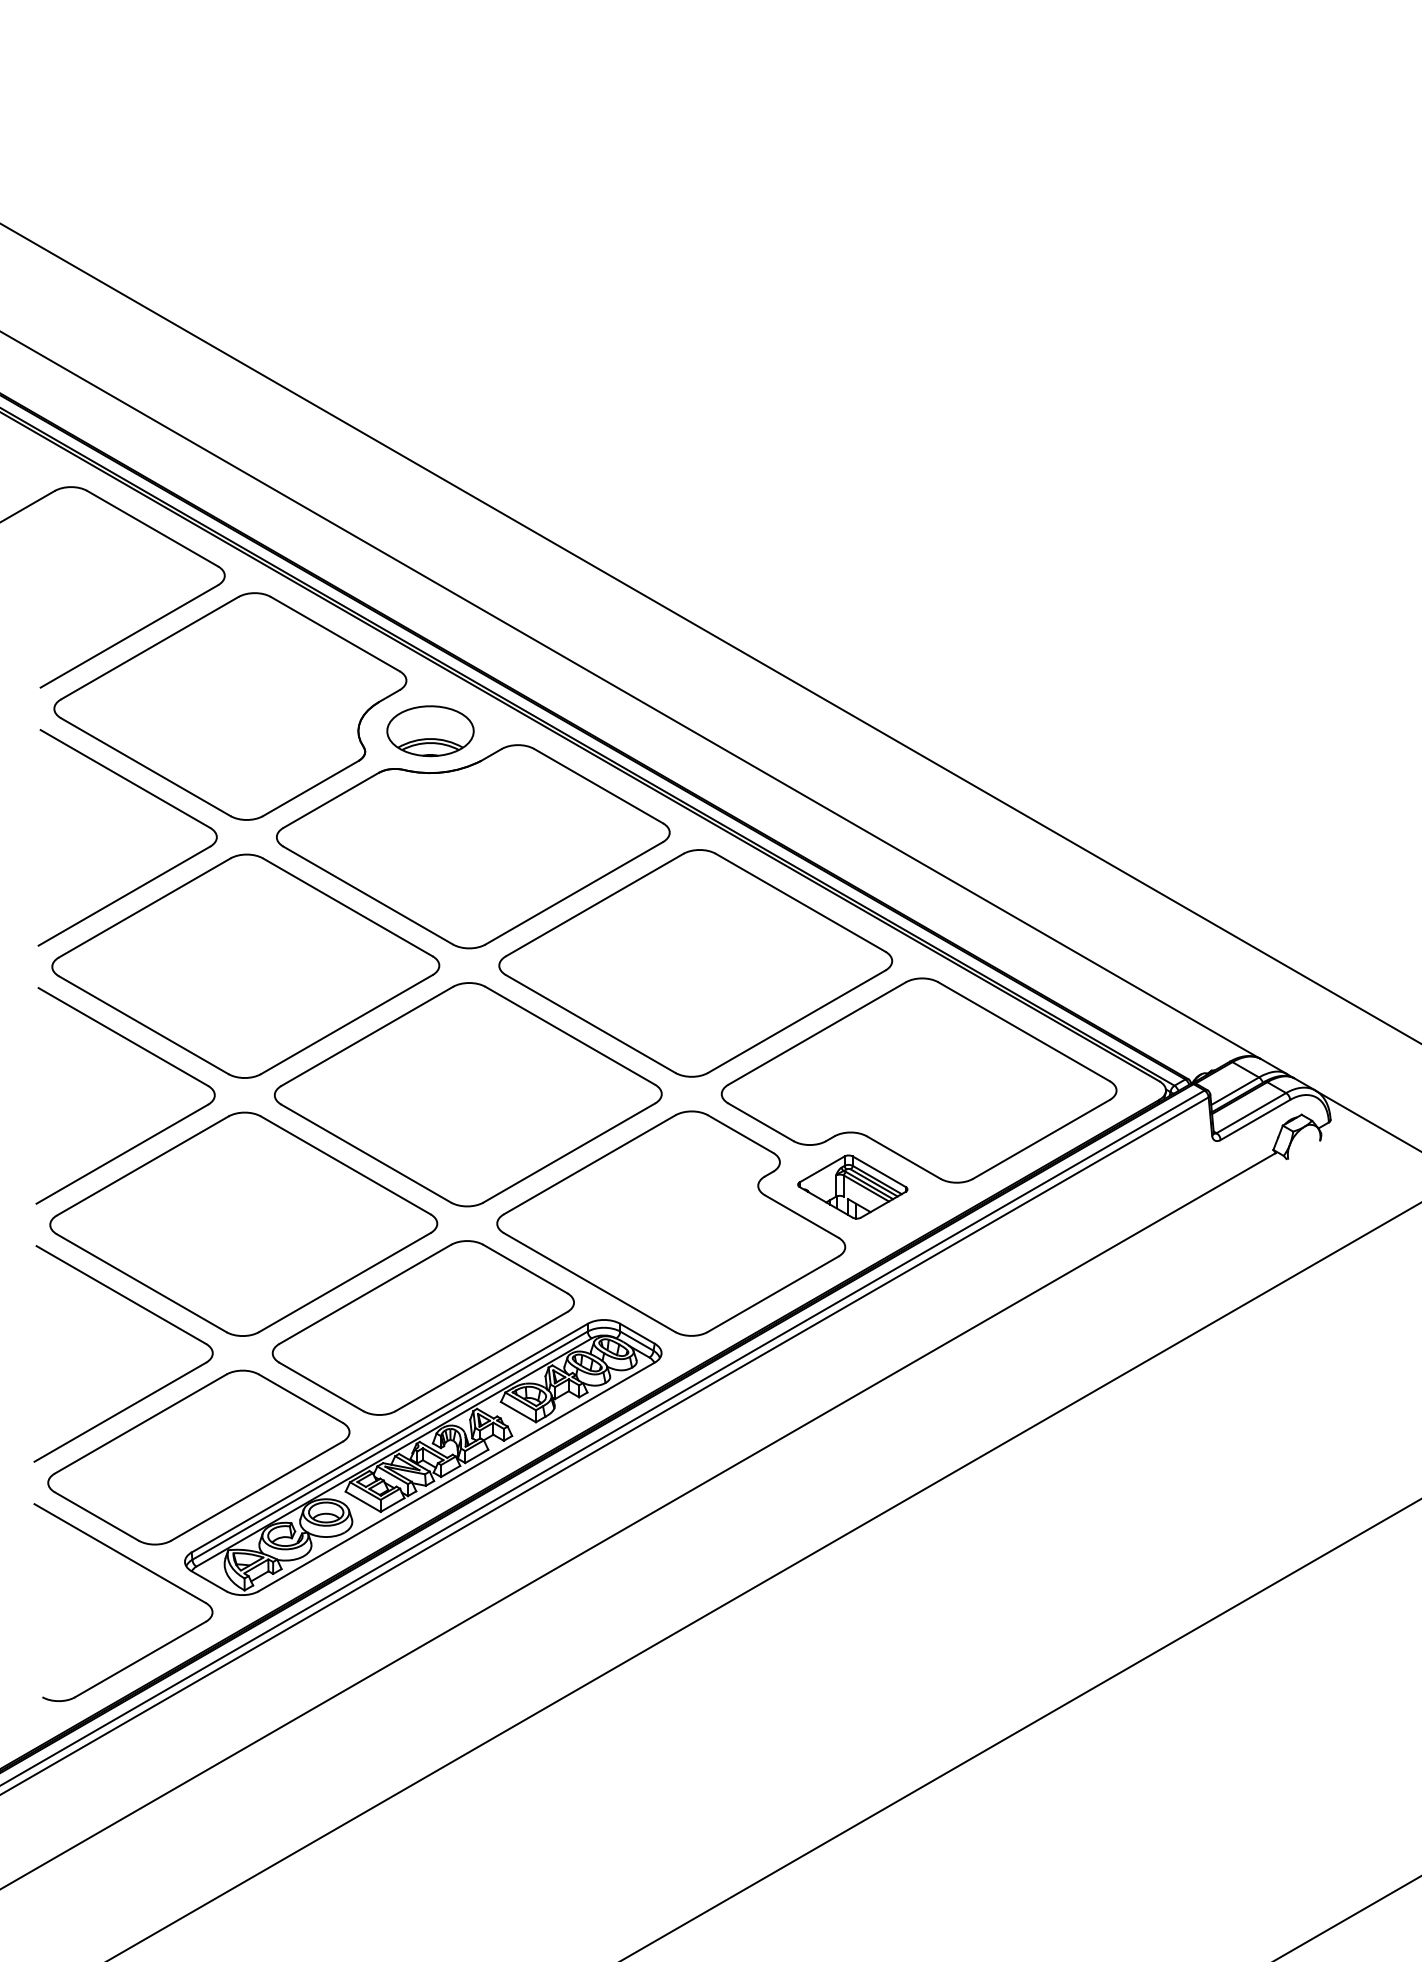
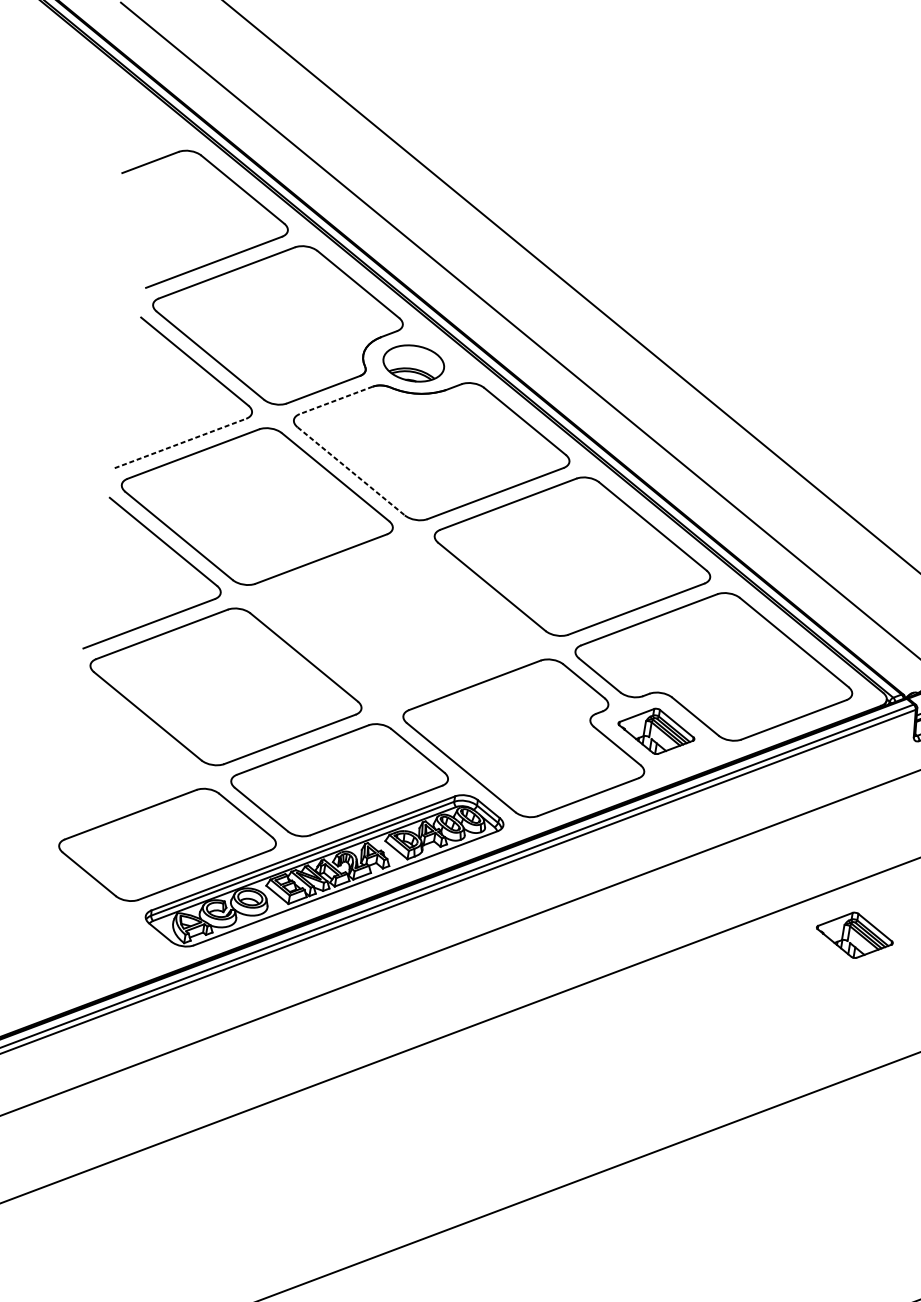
line: (330, 800) -> (335, 400), solid -> dashed
line: (124, 895) -> (180, 443), solid -> dashed
line: (368, 895) -> (351, 471), solid -> dashed
part: (468, 1094) -> (398, 622), removed
part: (148, 1394) -> (139, 794), removed
part: (1175, 1424) -> (854, 934), added
part: (143, 1568) -> (115, 916), removed

